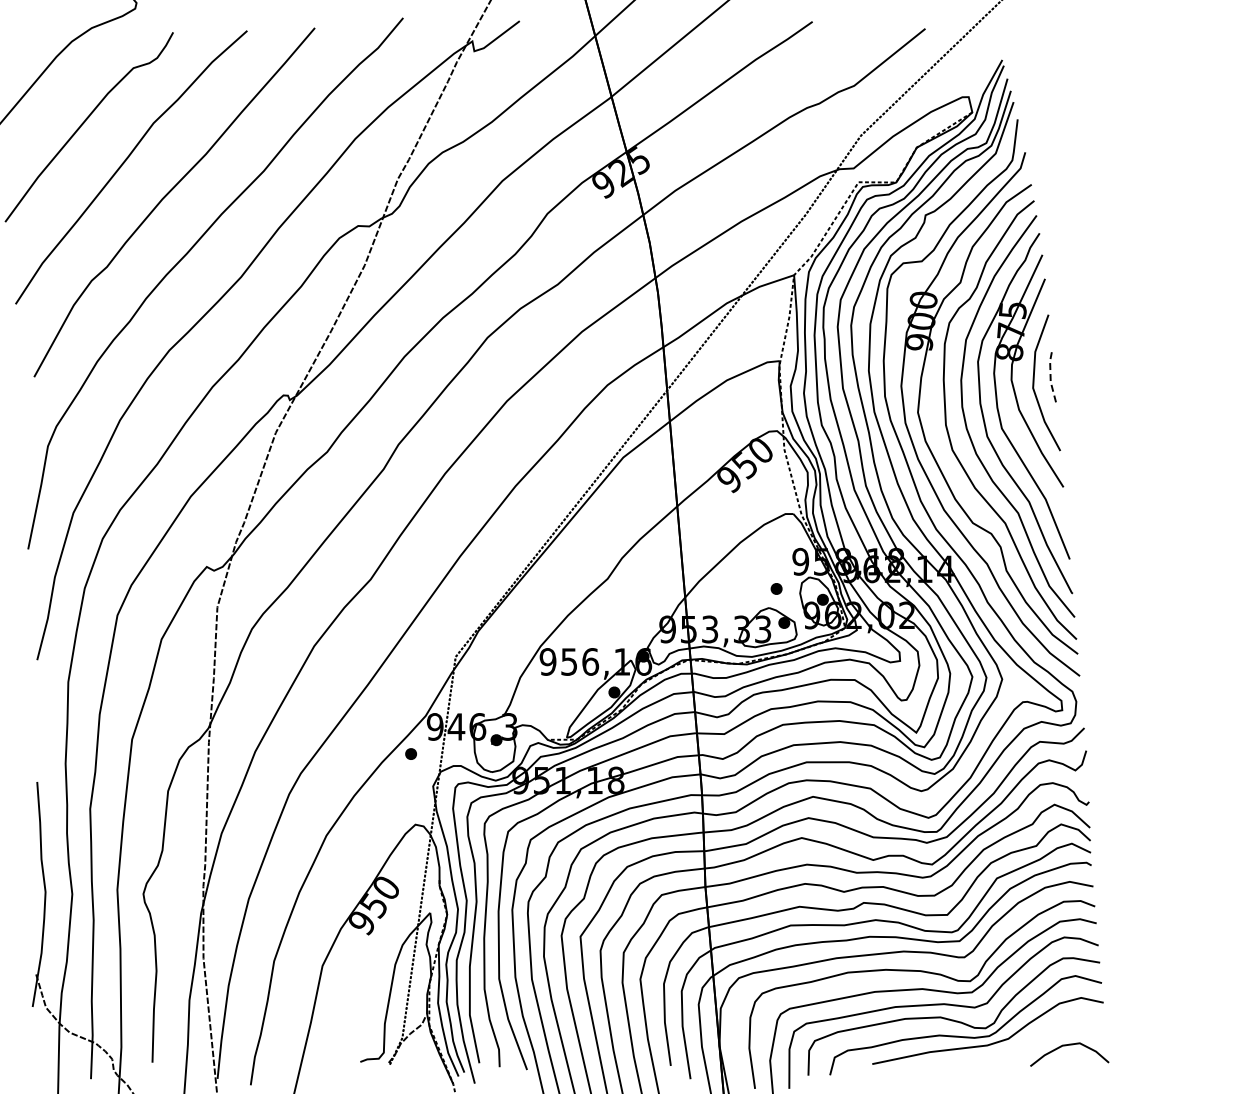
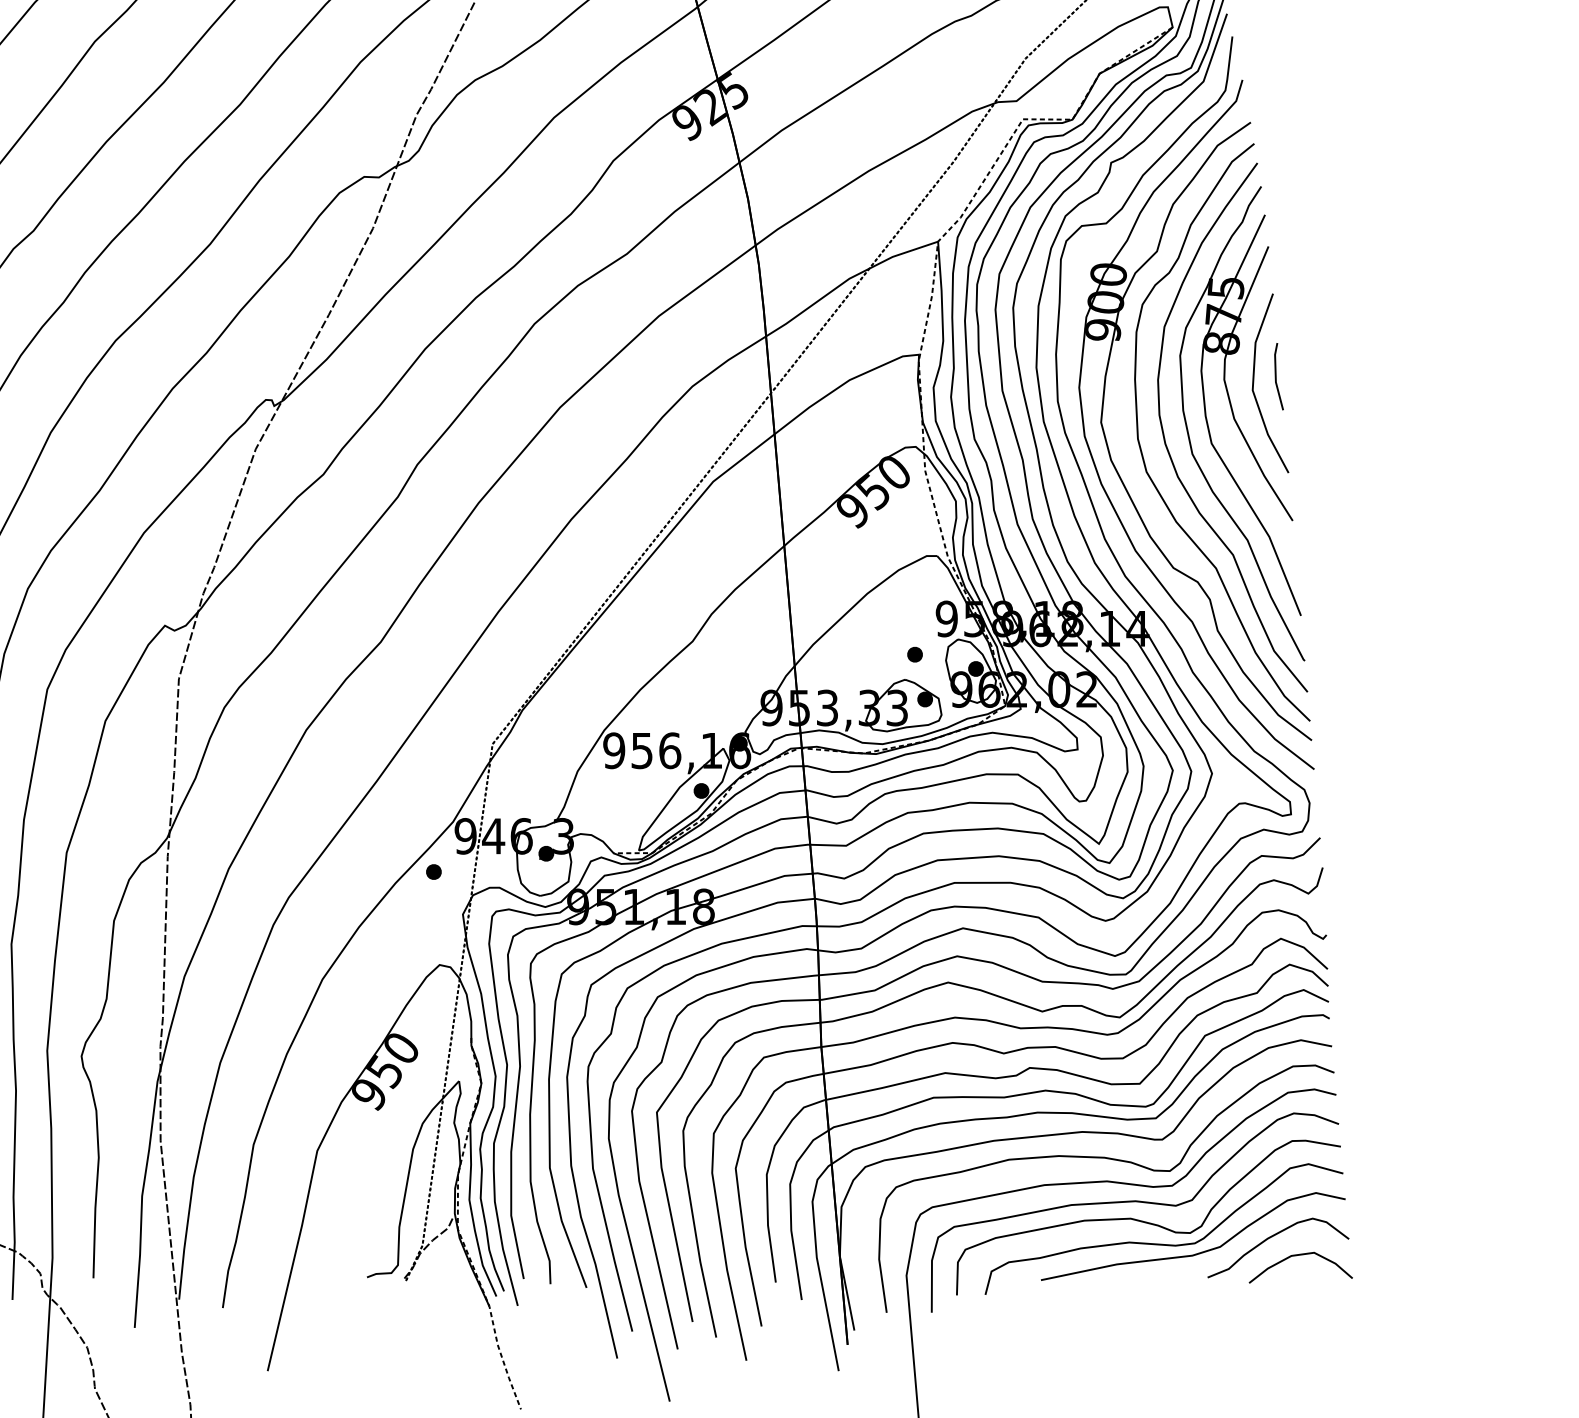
line: (1050, 378) -> (1275, 377), dashed -> solid
curve: (1048, 1031) -> (1272, 1237), added

